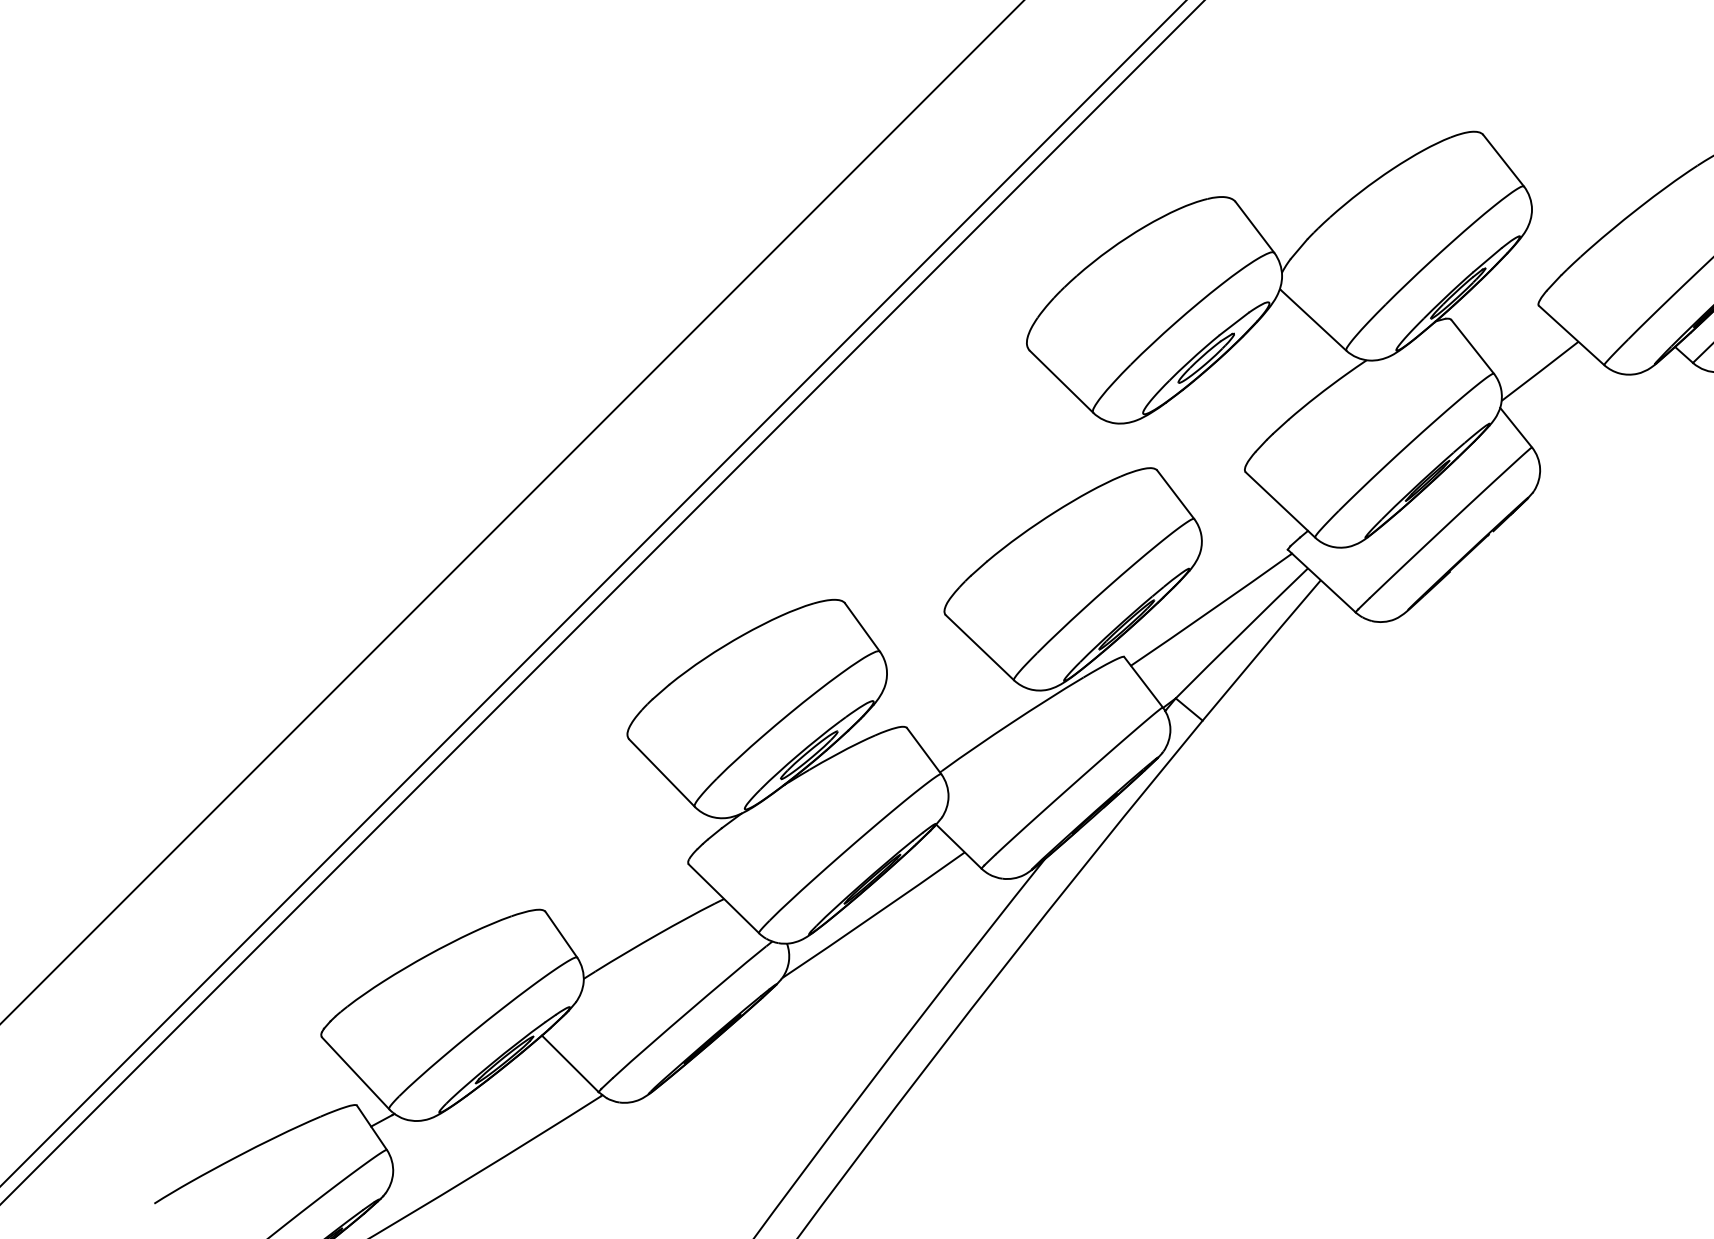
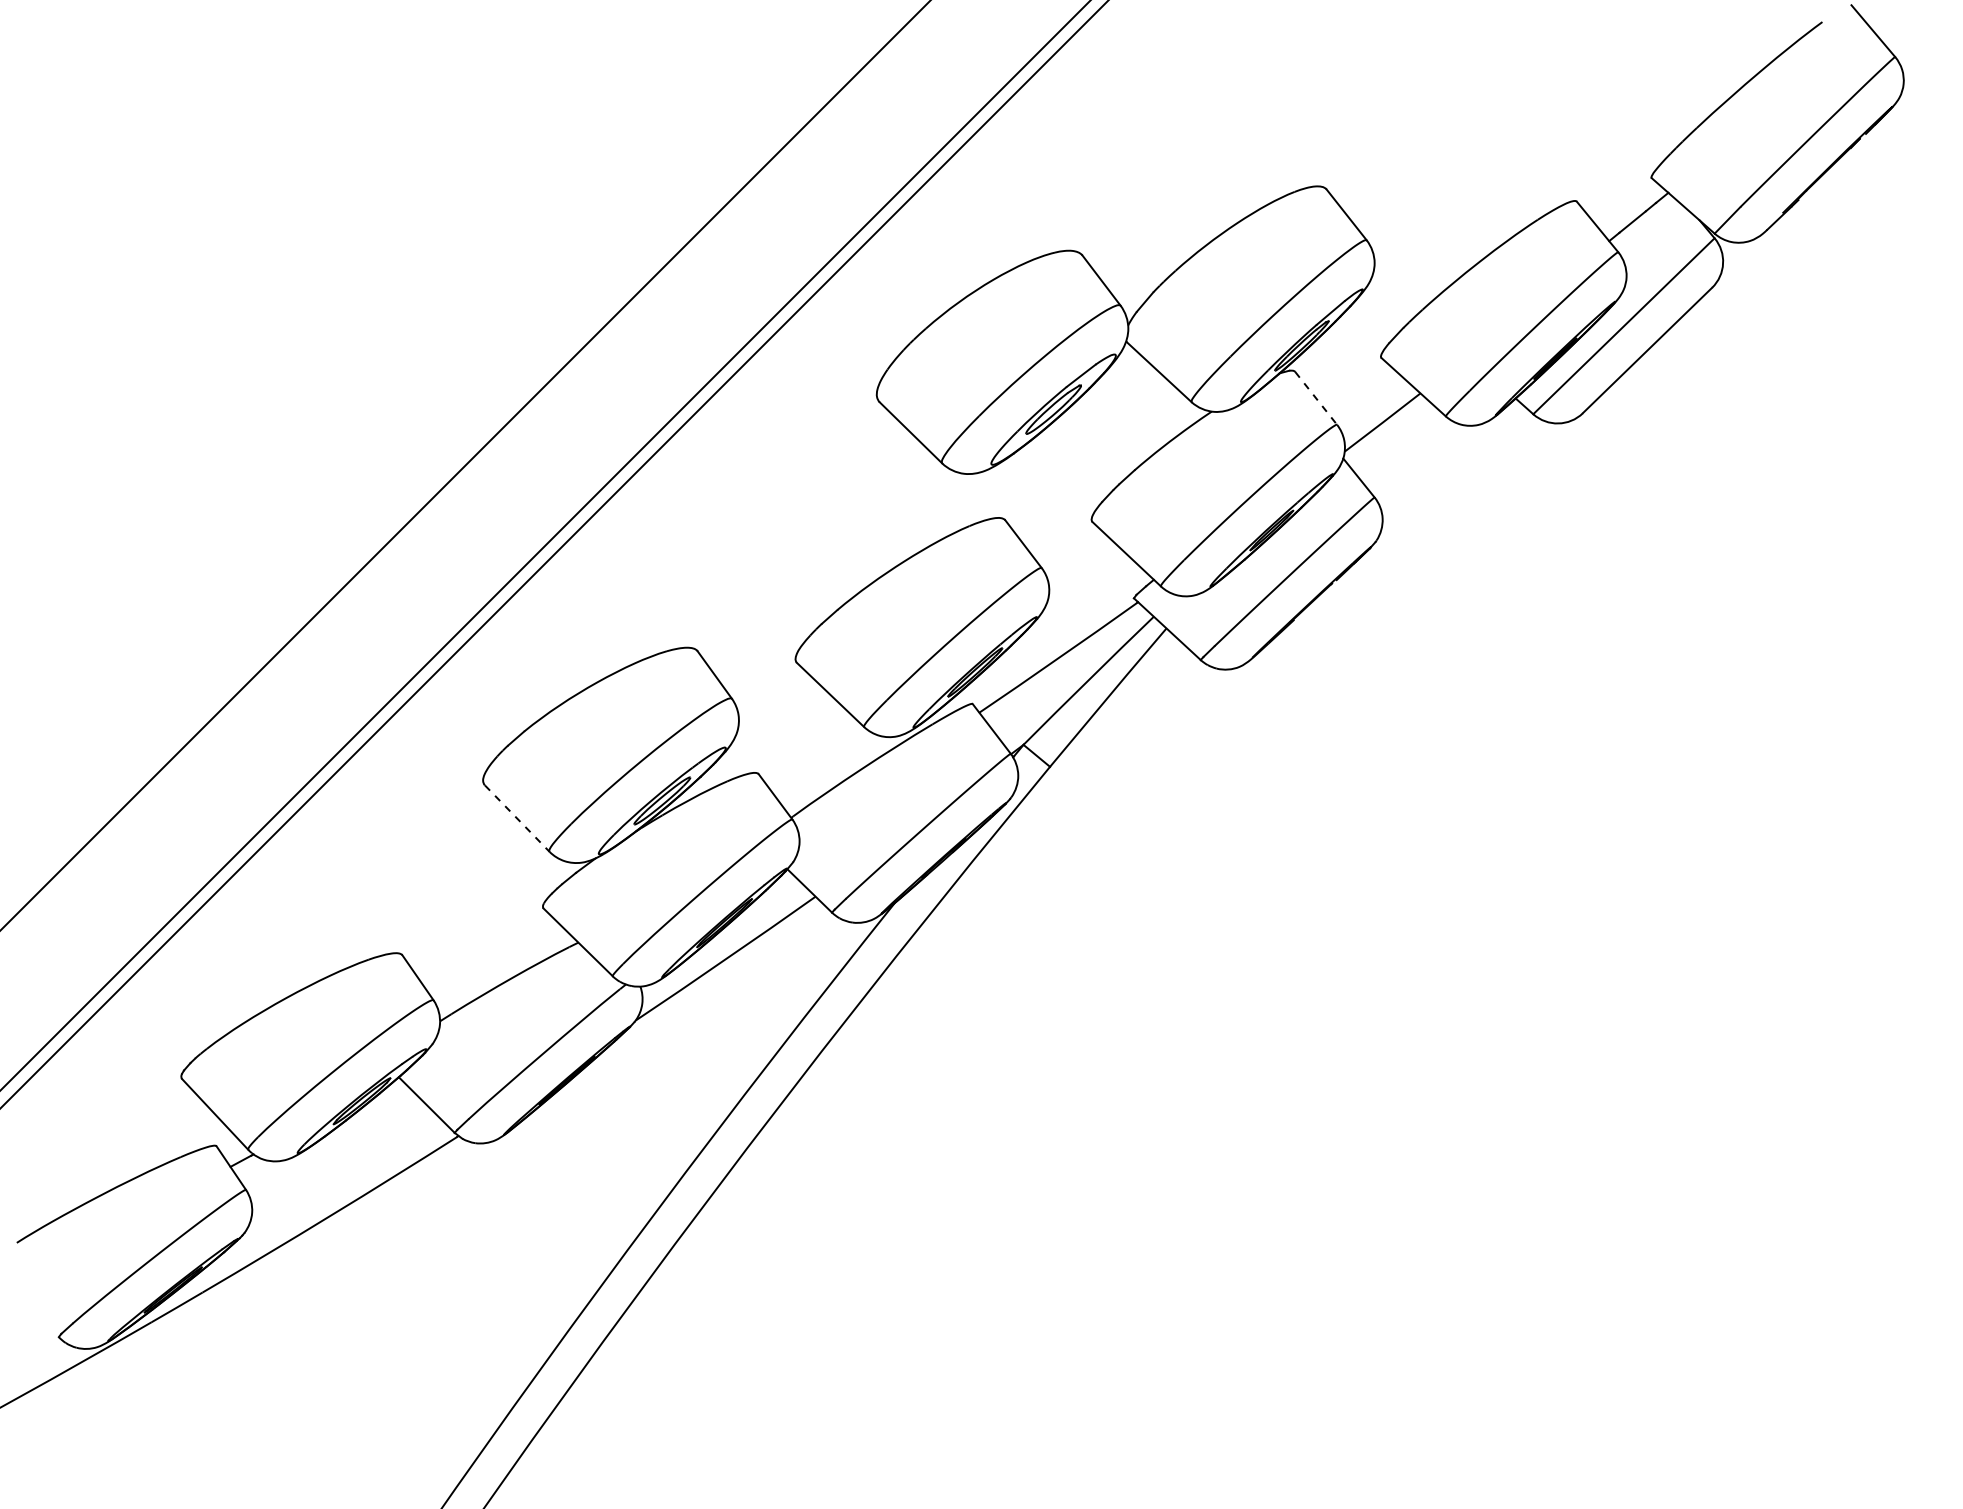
line: (1473, 346) -> (1316, 398), solid -> dashed
line: (662, 773) -> (517, 818), solid -> dashed

